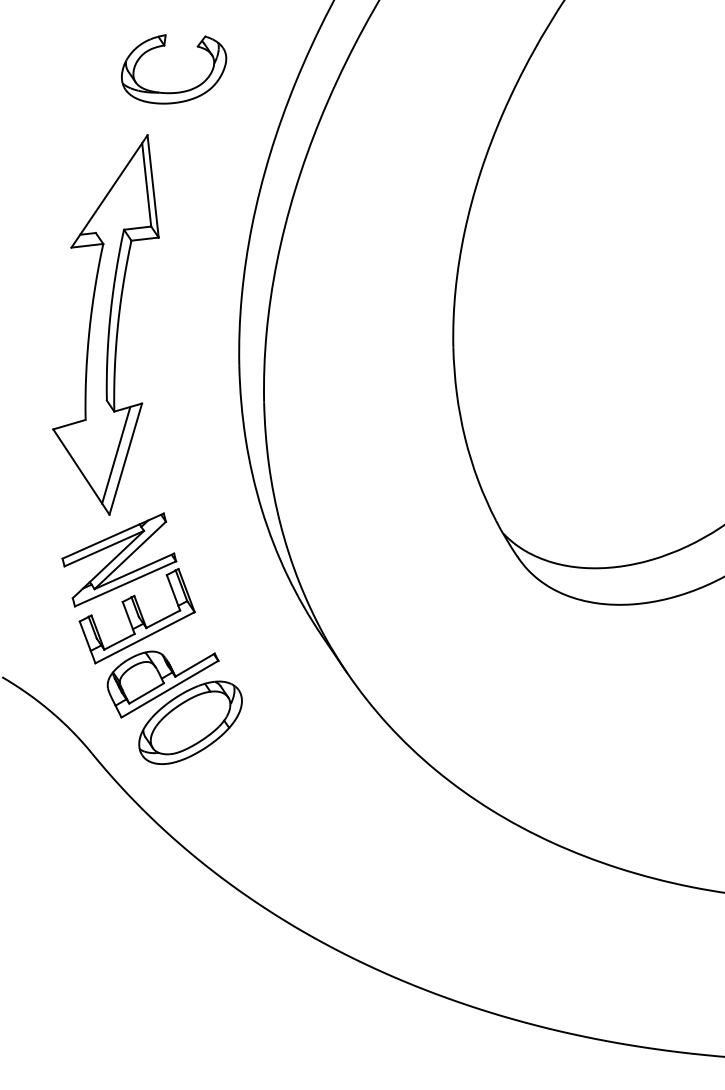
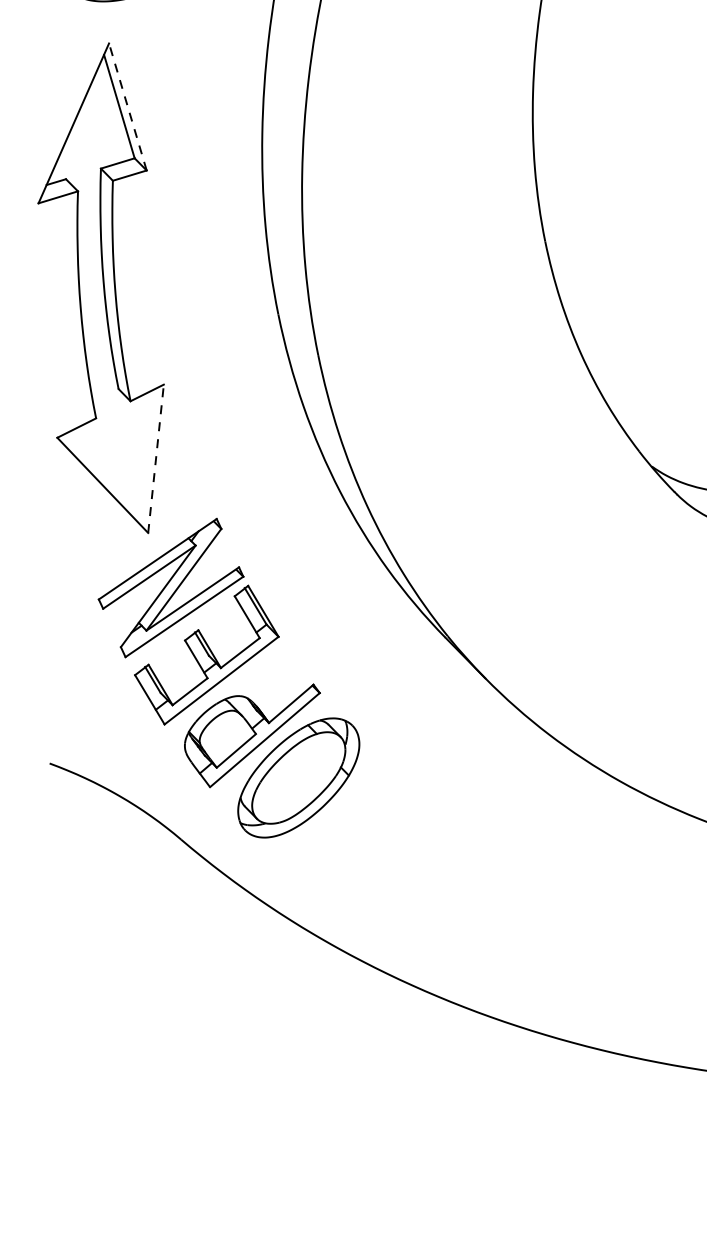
line: (153, 185) -> (128, 105), solid -> dashed
line: (116, 454) -> (143, 455), removed
line: (125, 459) -> (155, 459), solid -> dashed

